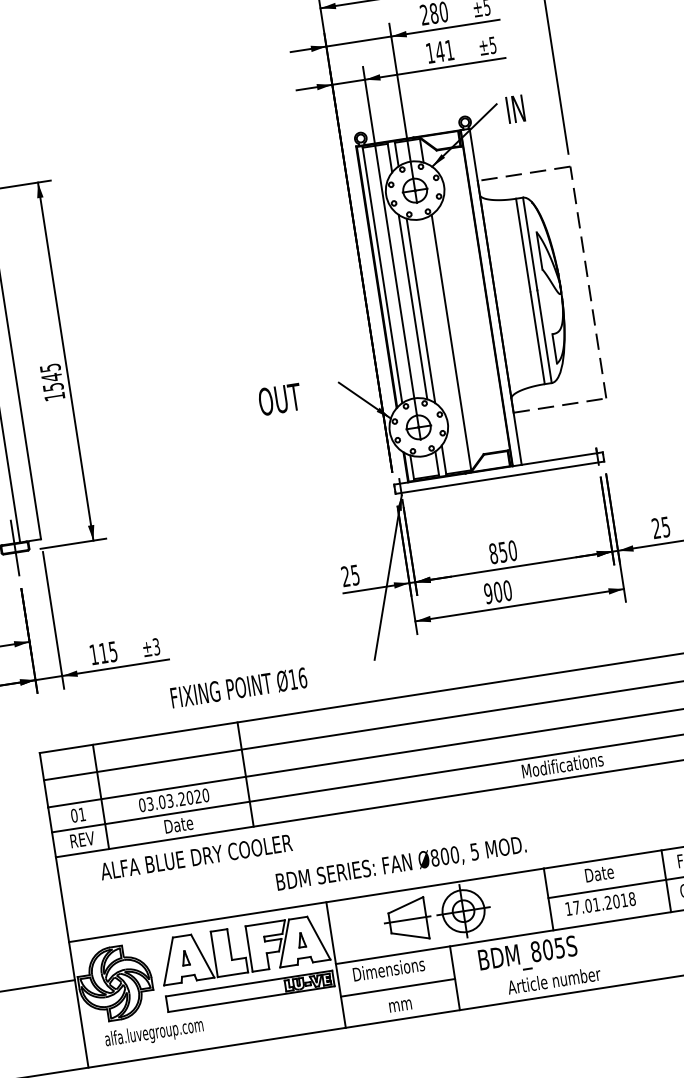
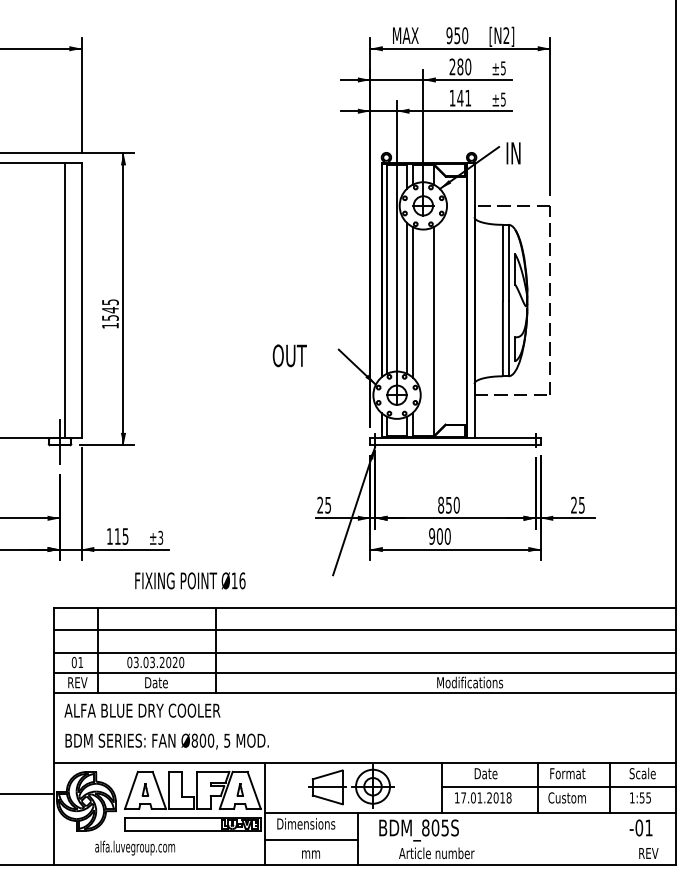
text: (239, 687) -> (190, 580), moved
text: (196, 857) -> (142, 710), moved
text: (400, 864) -> (166, 741), moved
text: (154, 1032) -> (135, 847), moved

